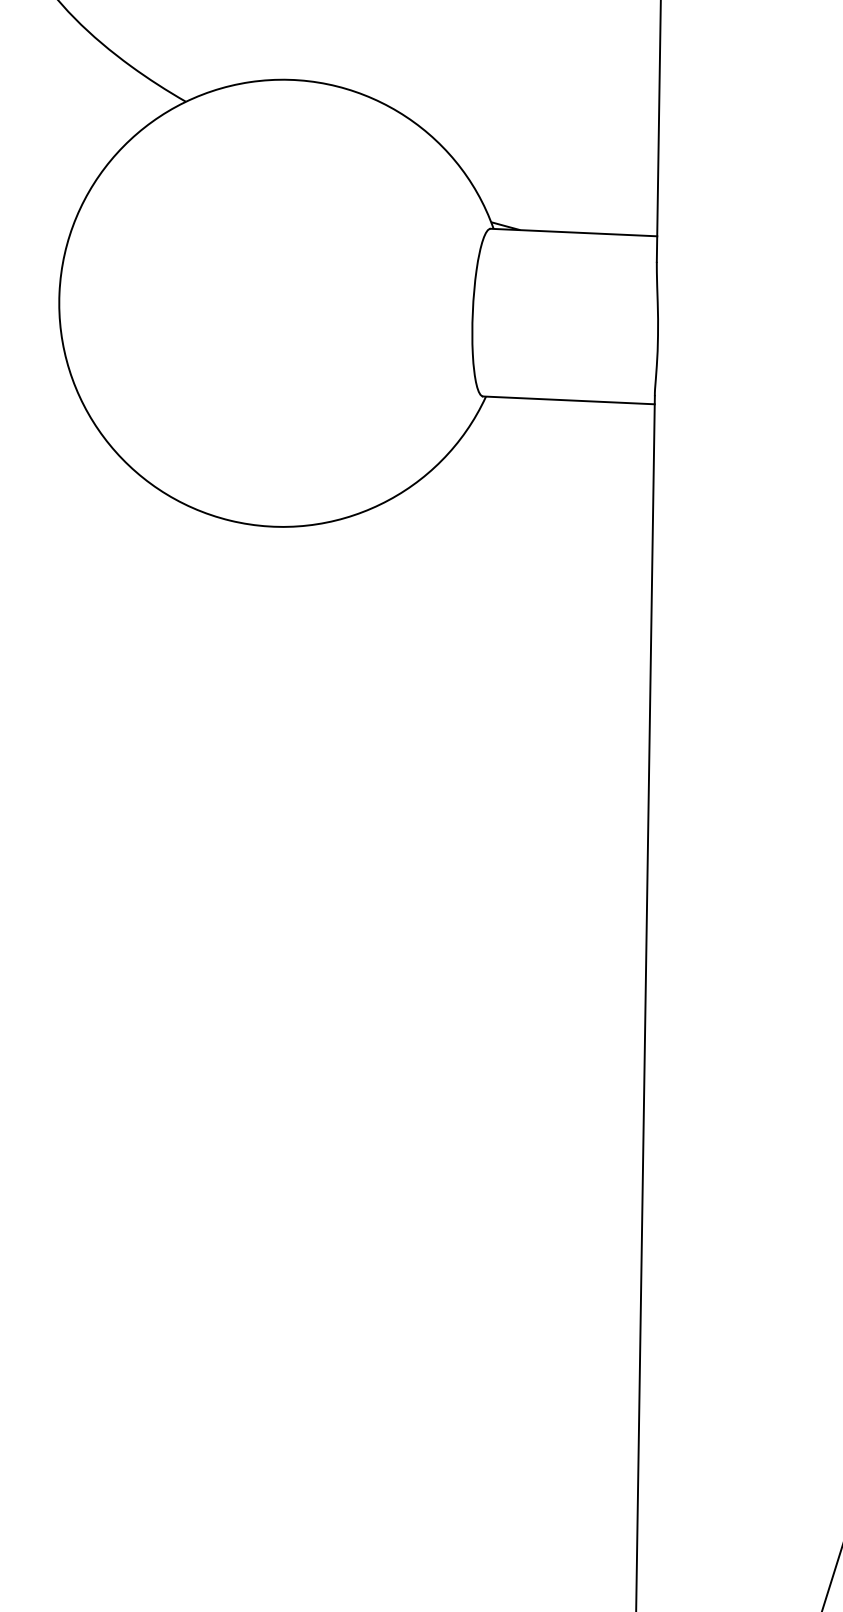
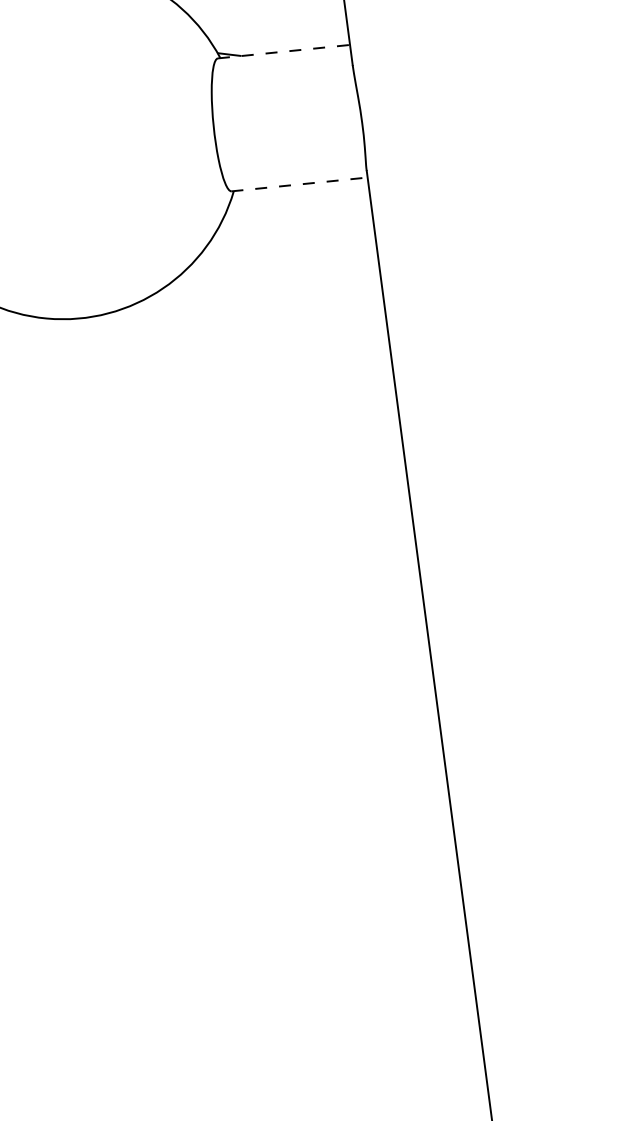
line: (574, 232) -> (284, 51), solid -> dashed
line: (568, 400) -> (299, 184), solid -> dashed

